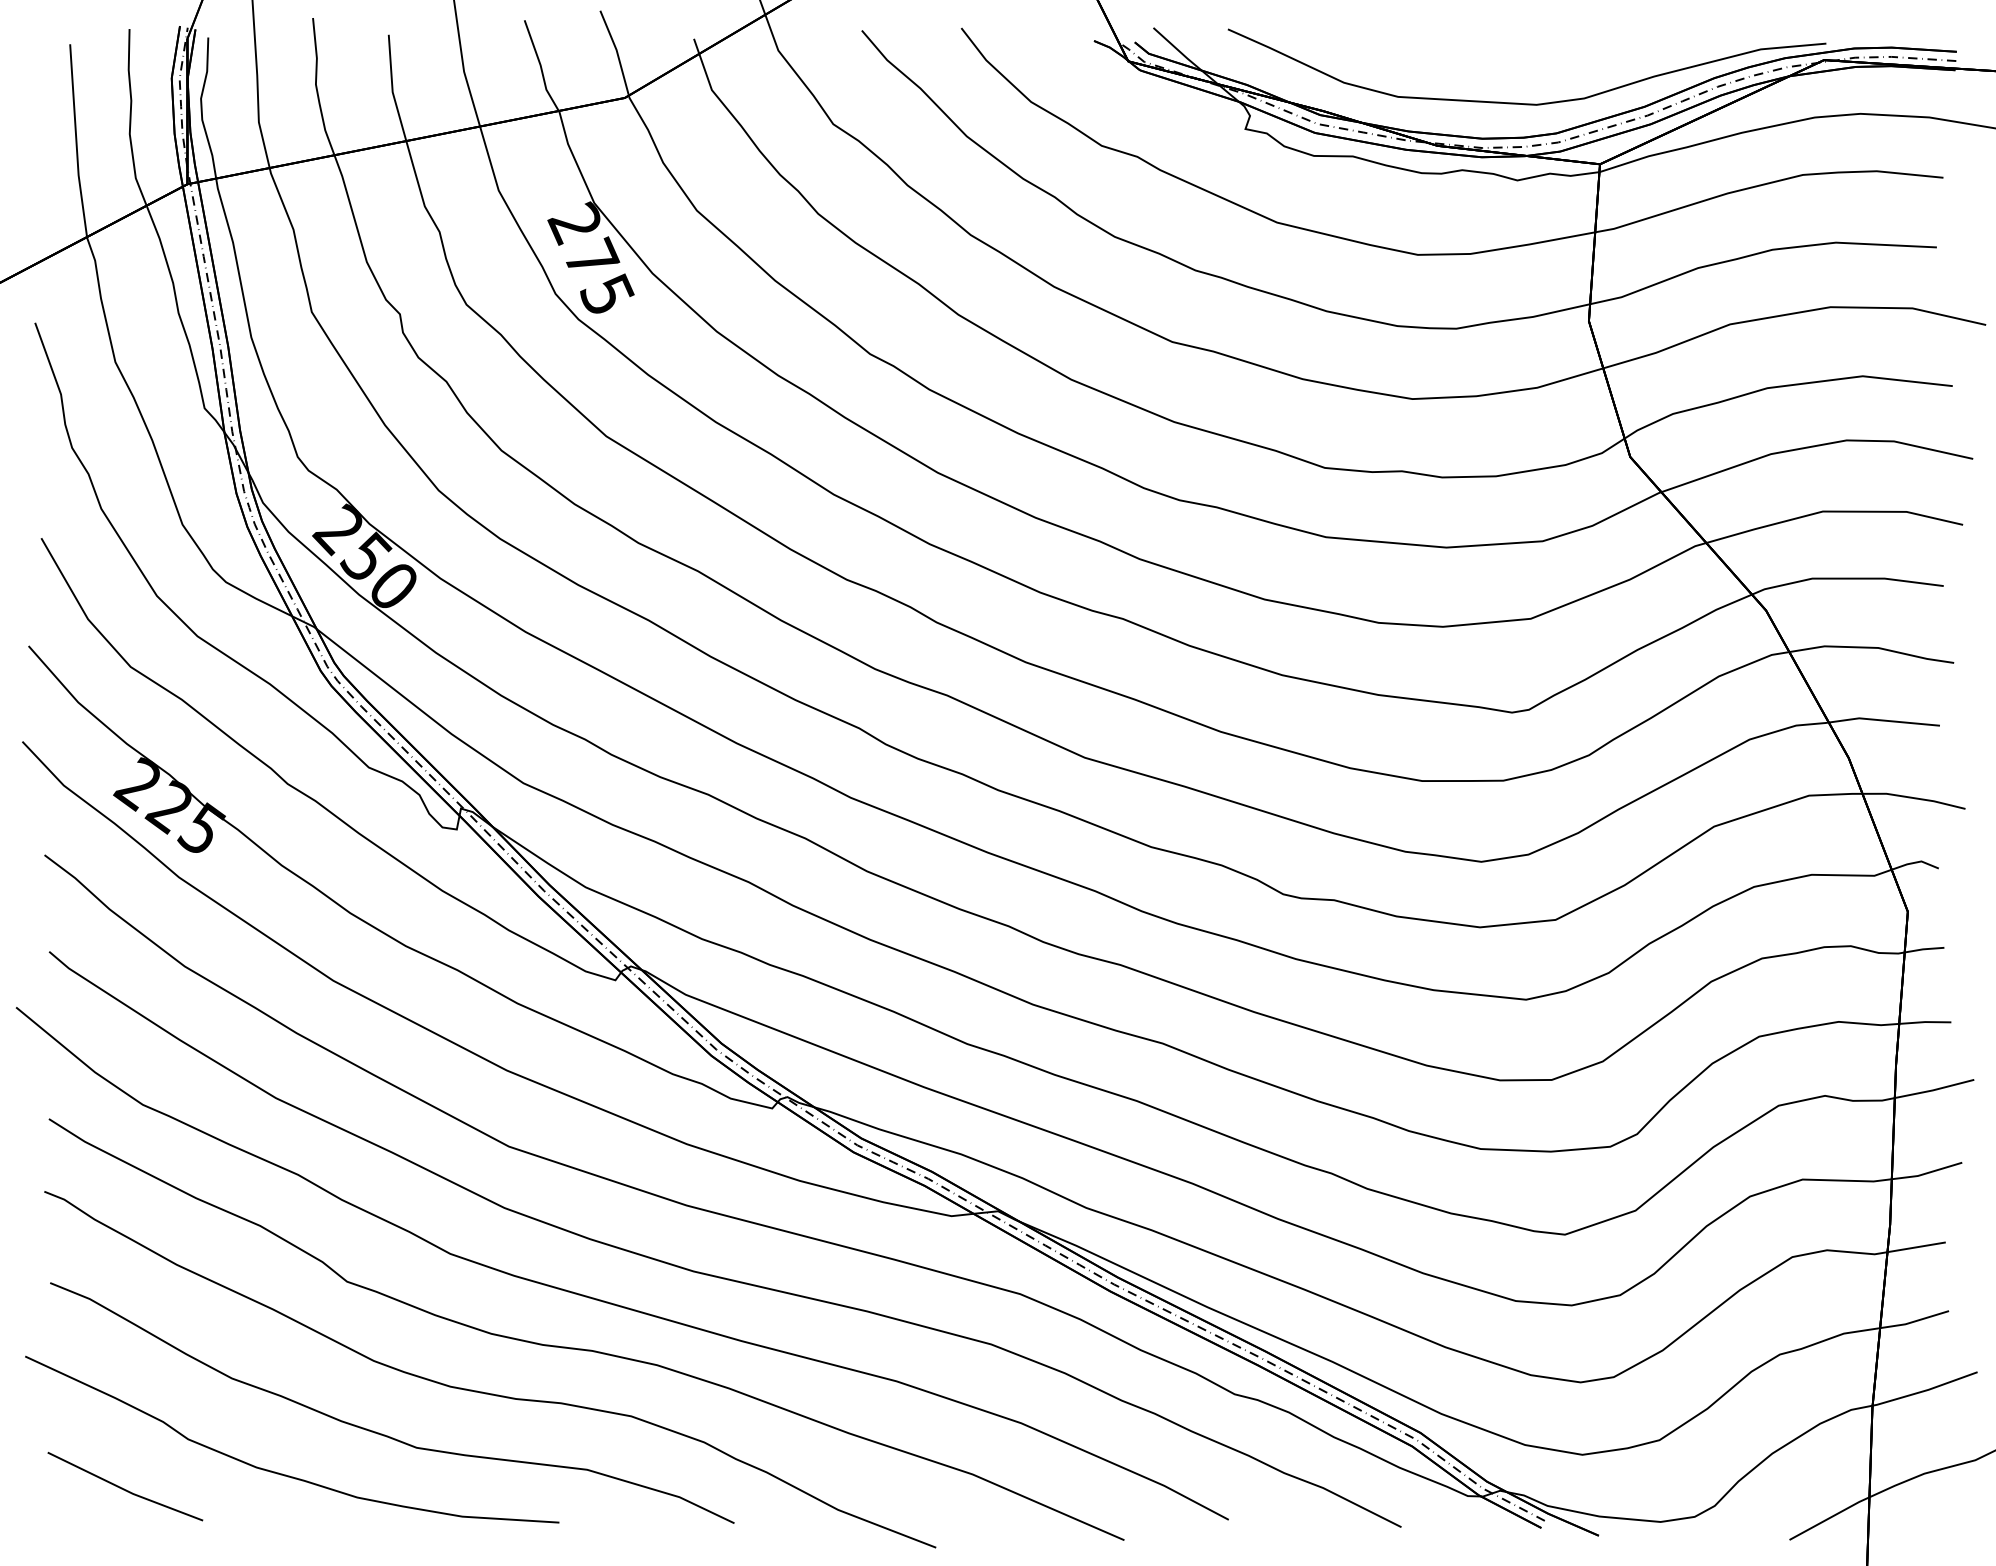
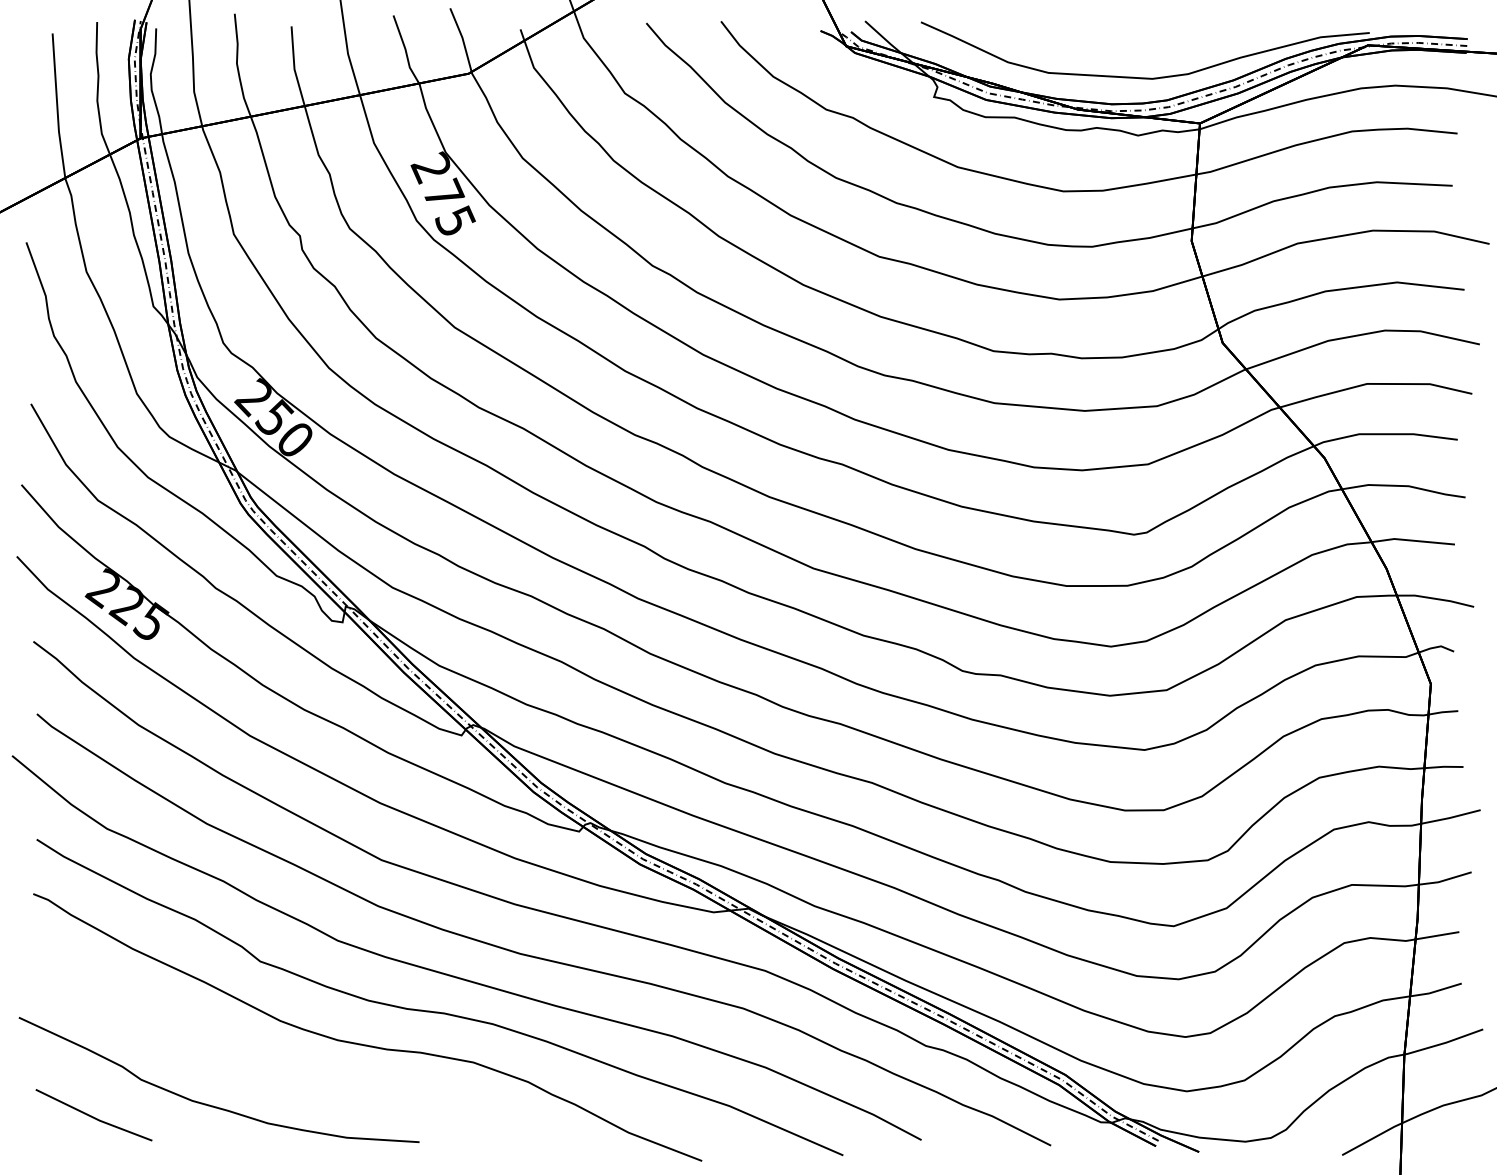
curve: (382, 1433) -> (286, 1075), removed

